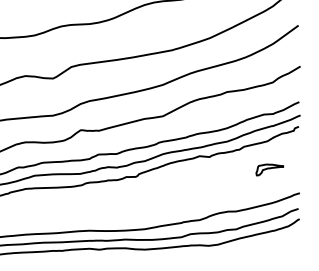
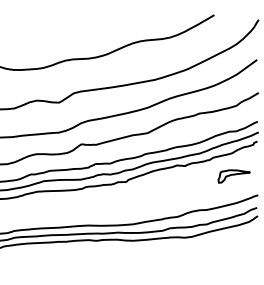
part: (269, 169) -> (233, 176), size x1.43

